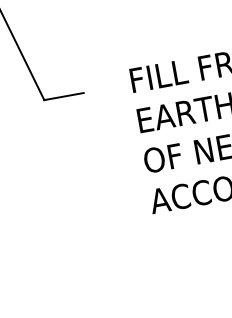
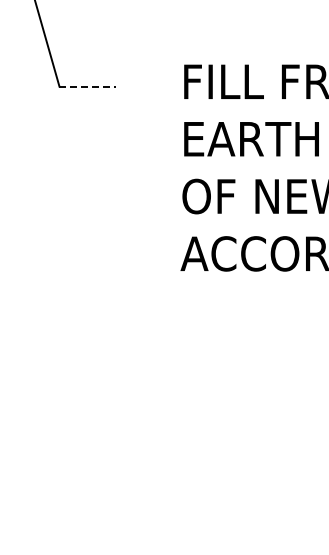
line: (64, 96) -> (88, 86), solid -> dashed

